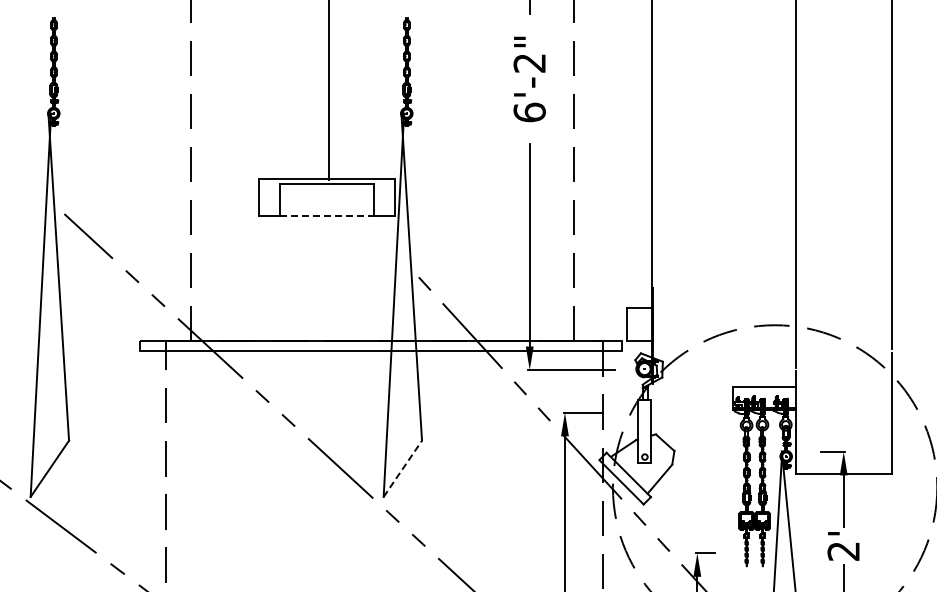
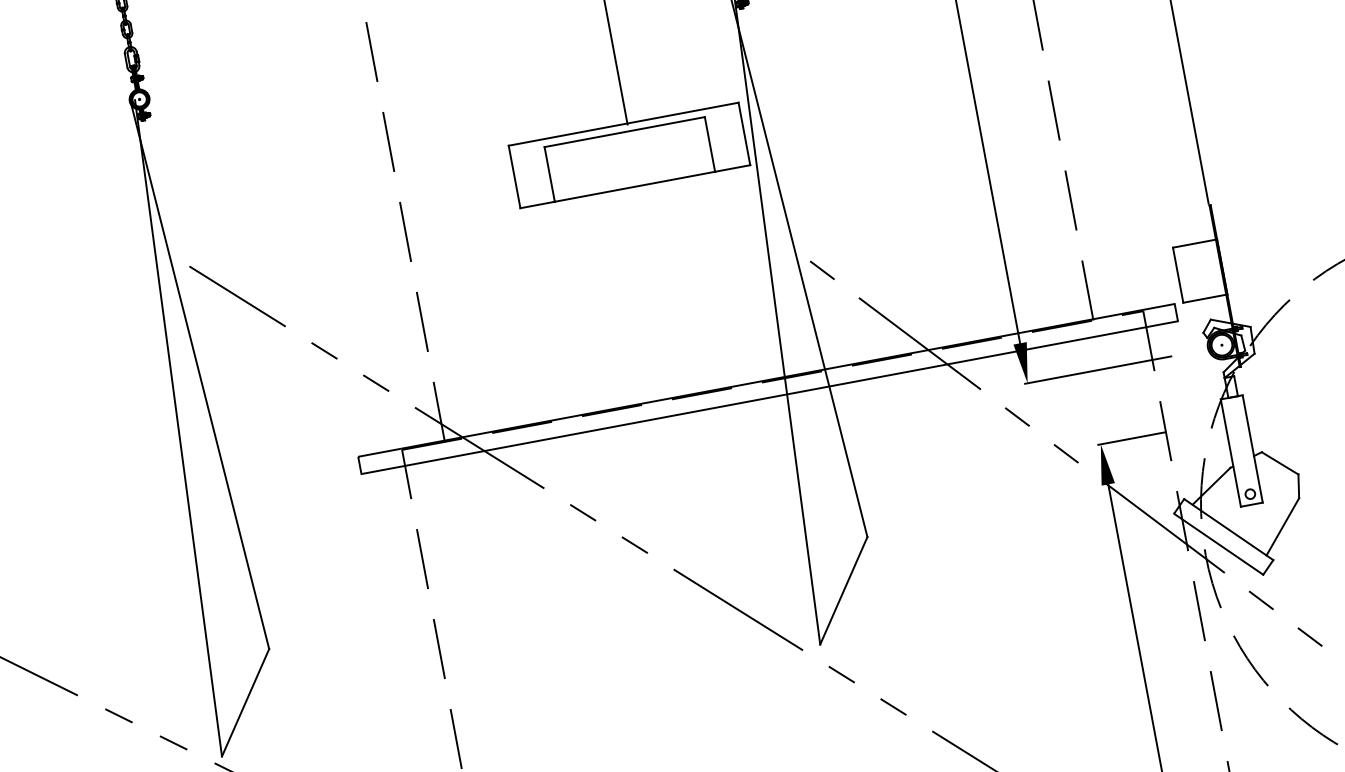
line: (327, 216) -> (636, 187), dashed -> solid
line: (403, 468) -> (844, 590), dashed -> solid

